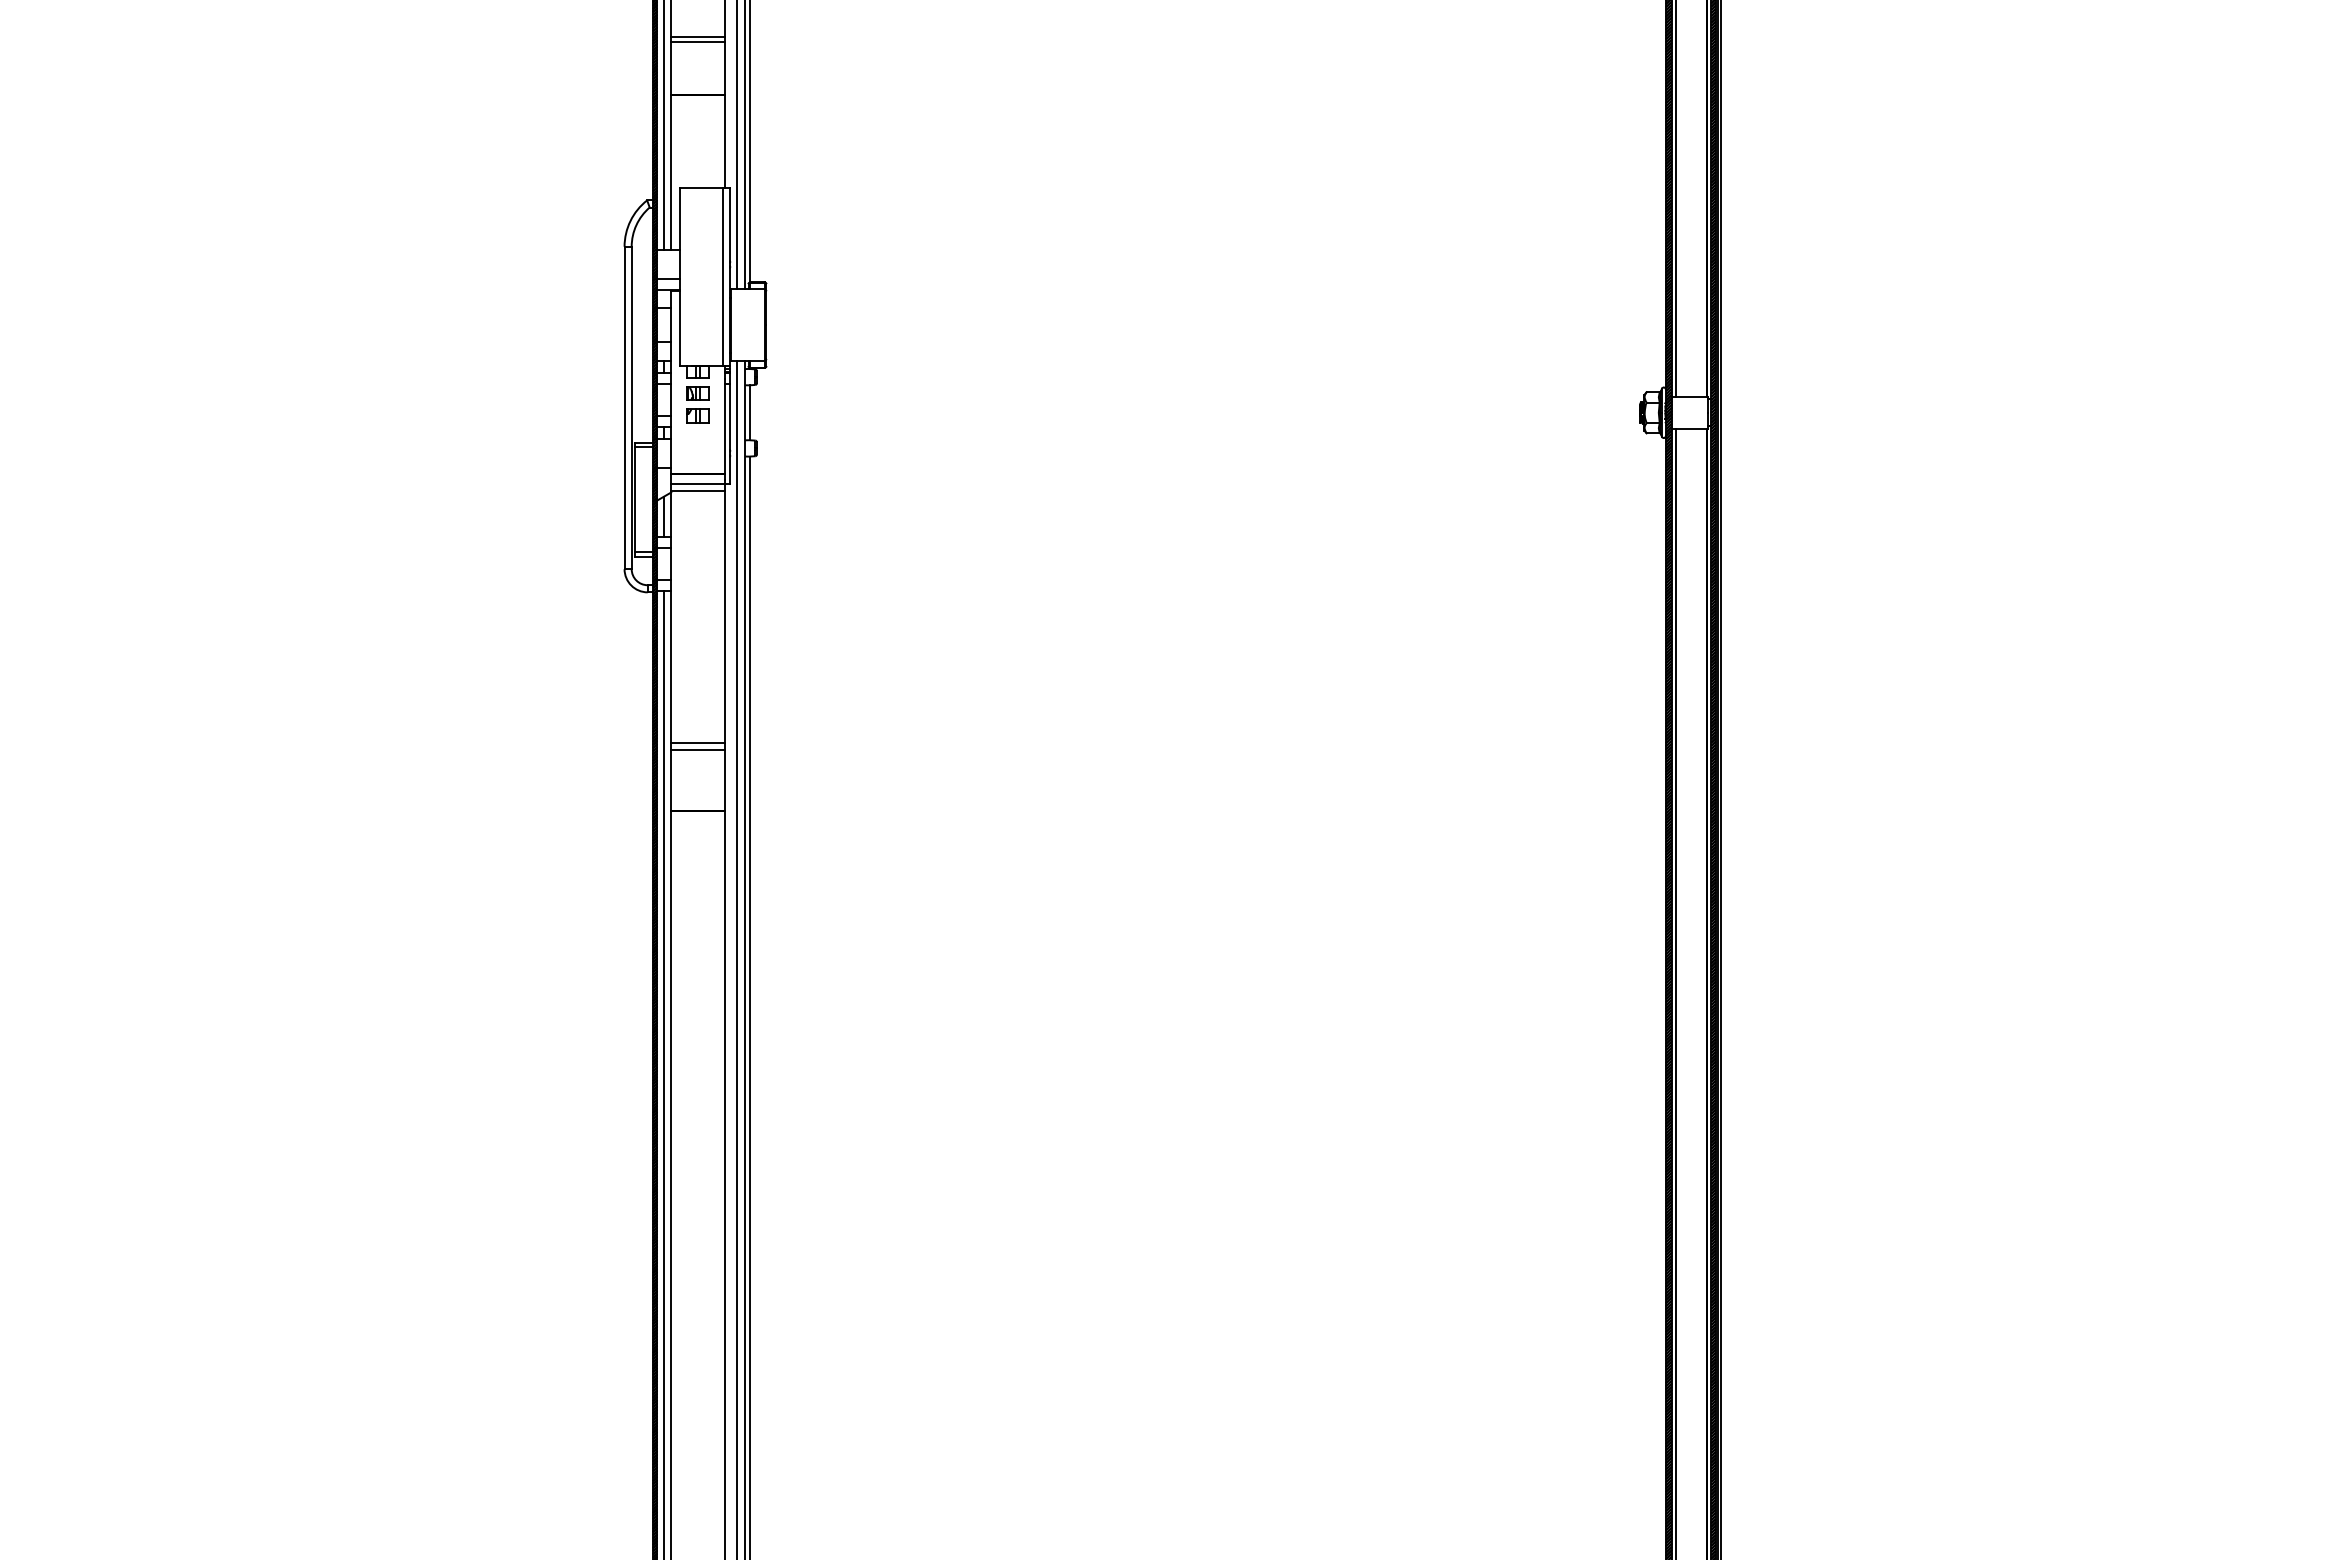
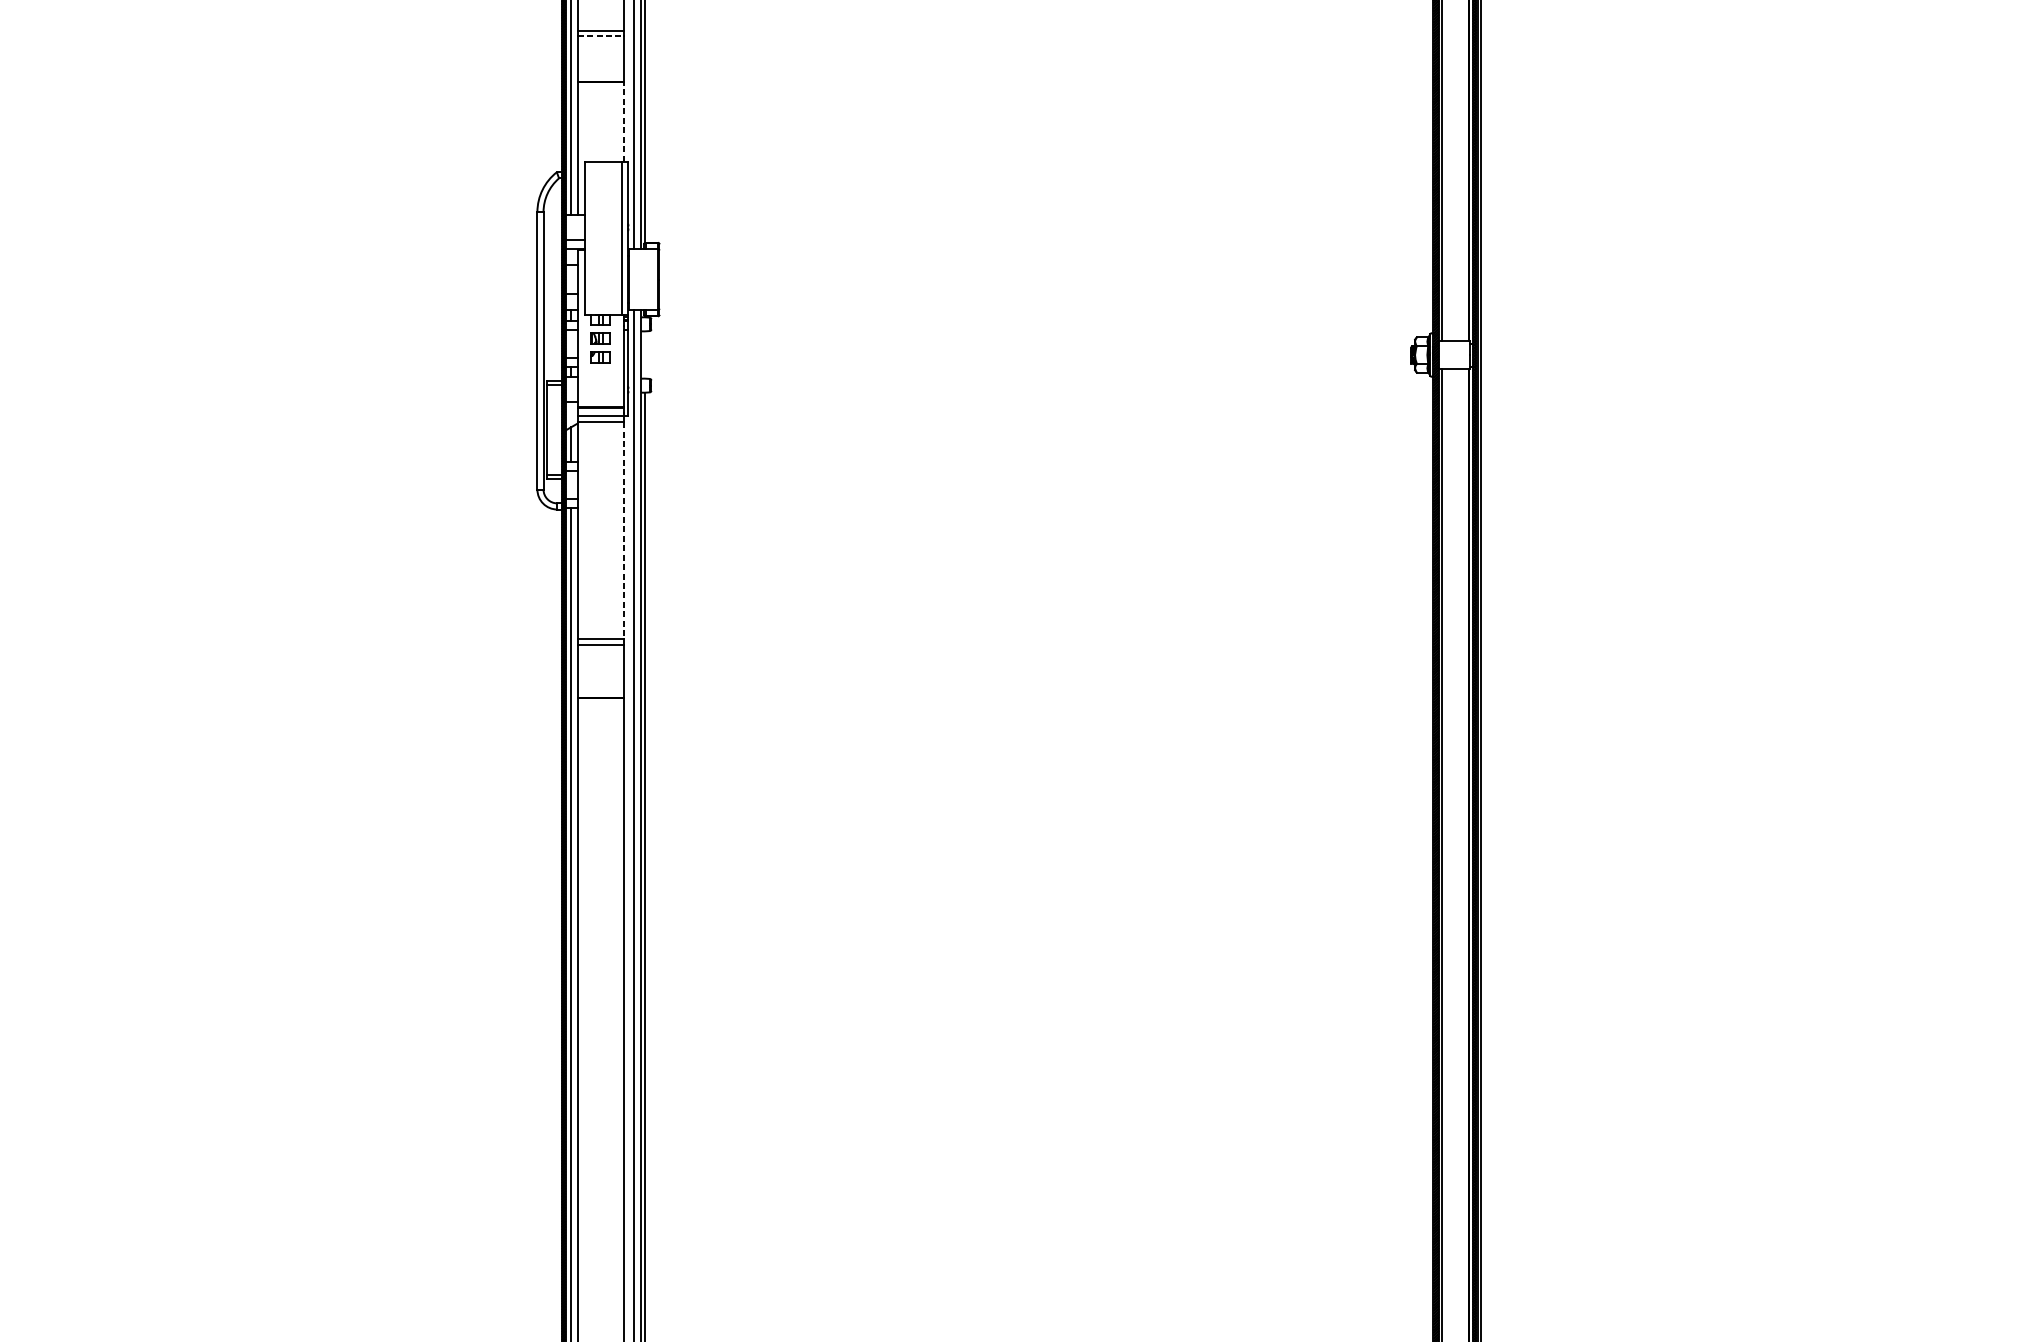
line: (697, 42) -> (600, 36), solid -> dashed
line: (724, 141) -> (623, 121), solid -> dashed
line: (749, 412) -> (644, 354), removed
line: (724, 617) -> (623, 531), solid -> dashed

